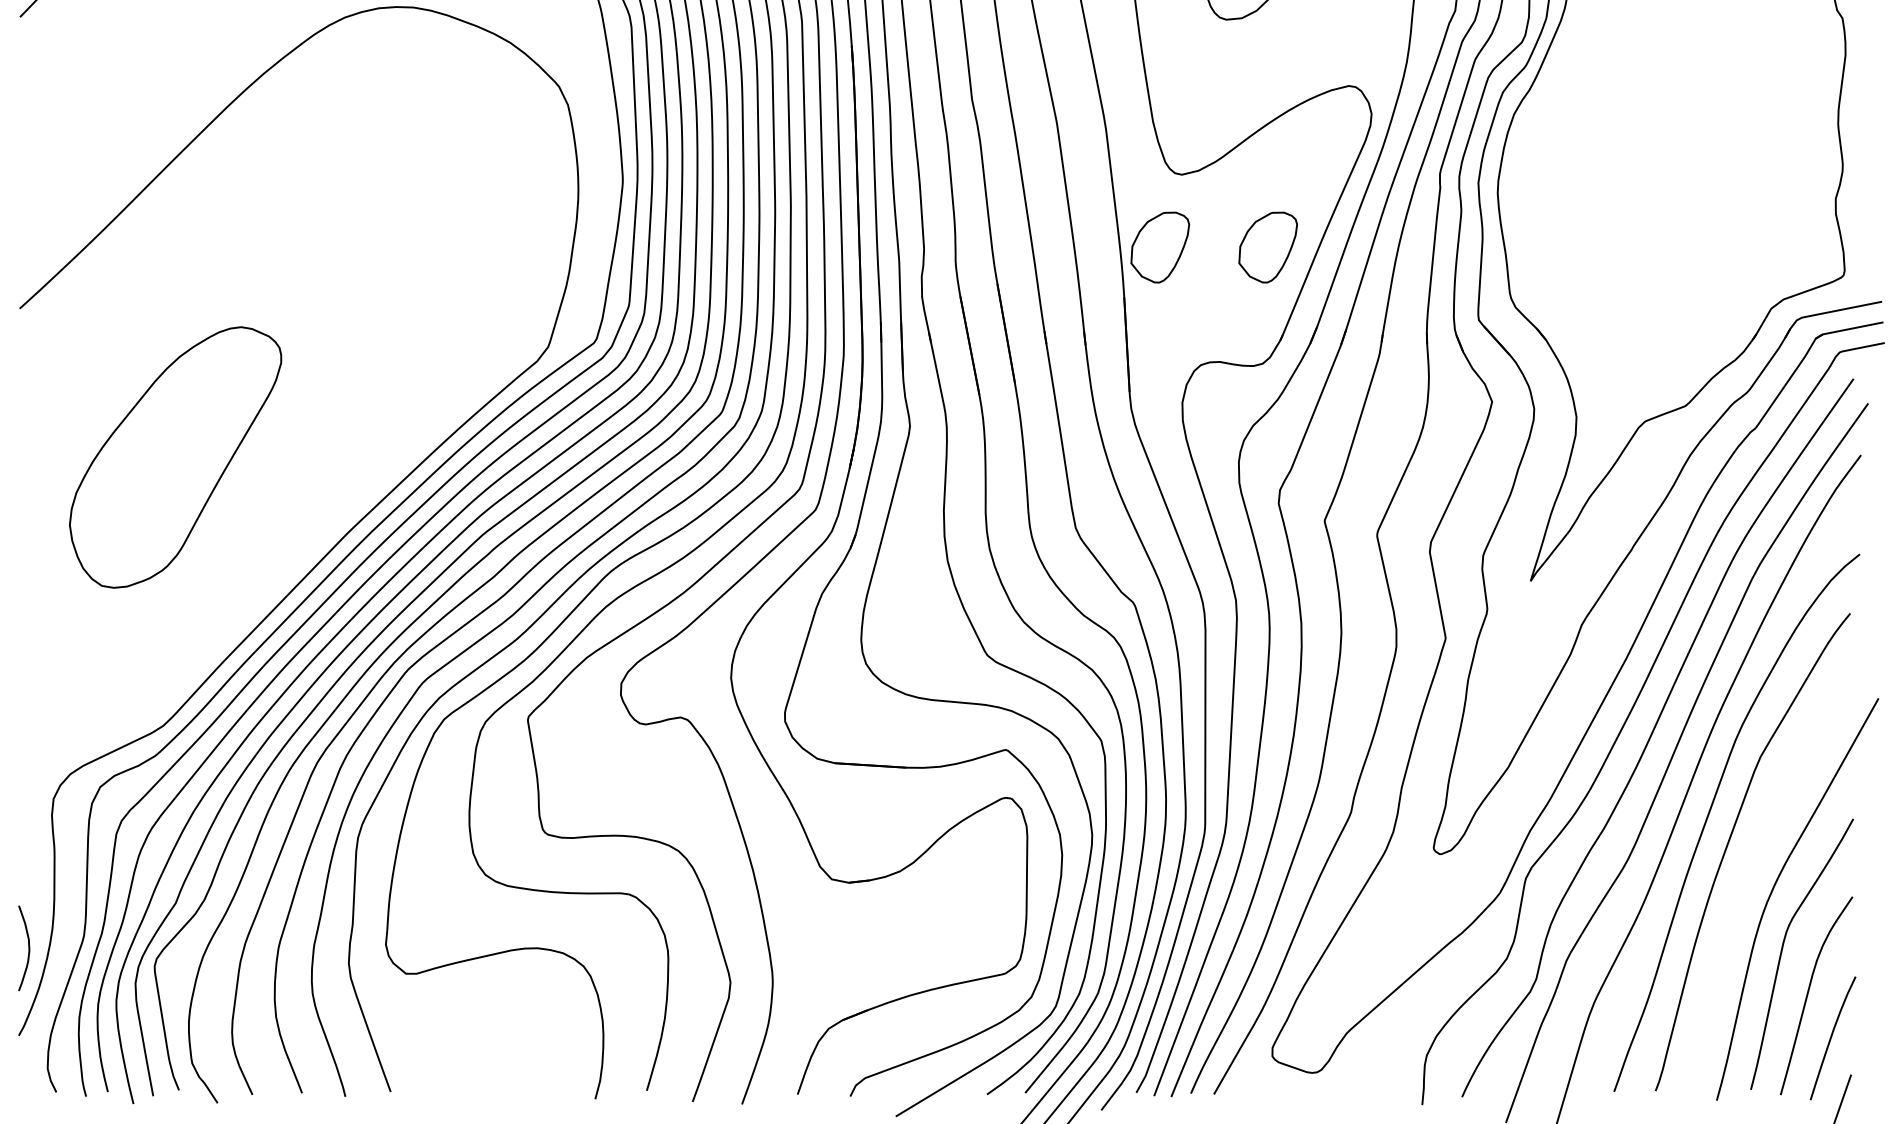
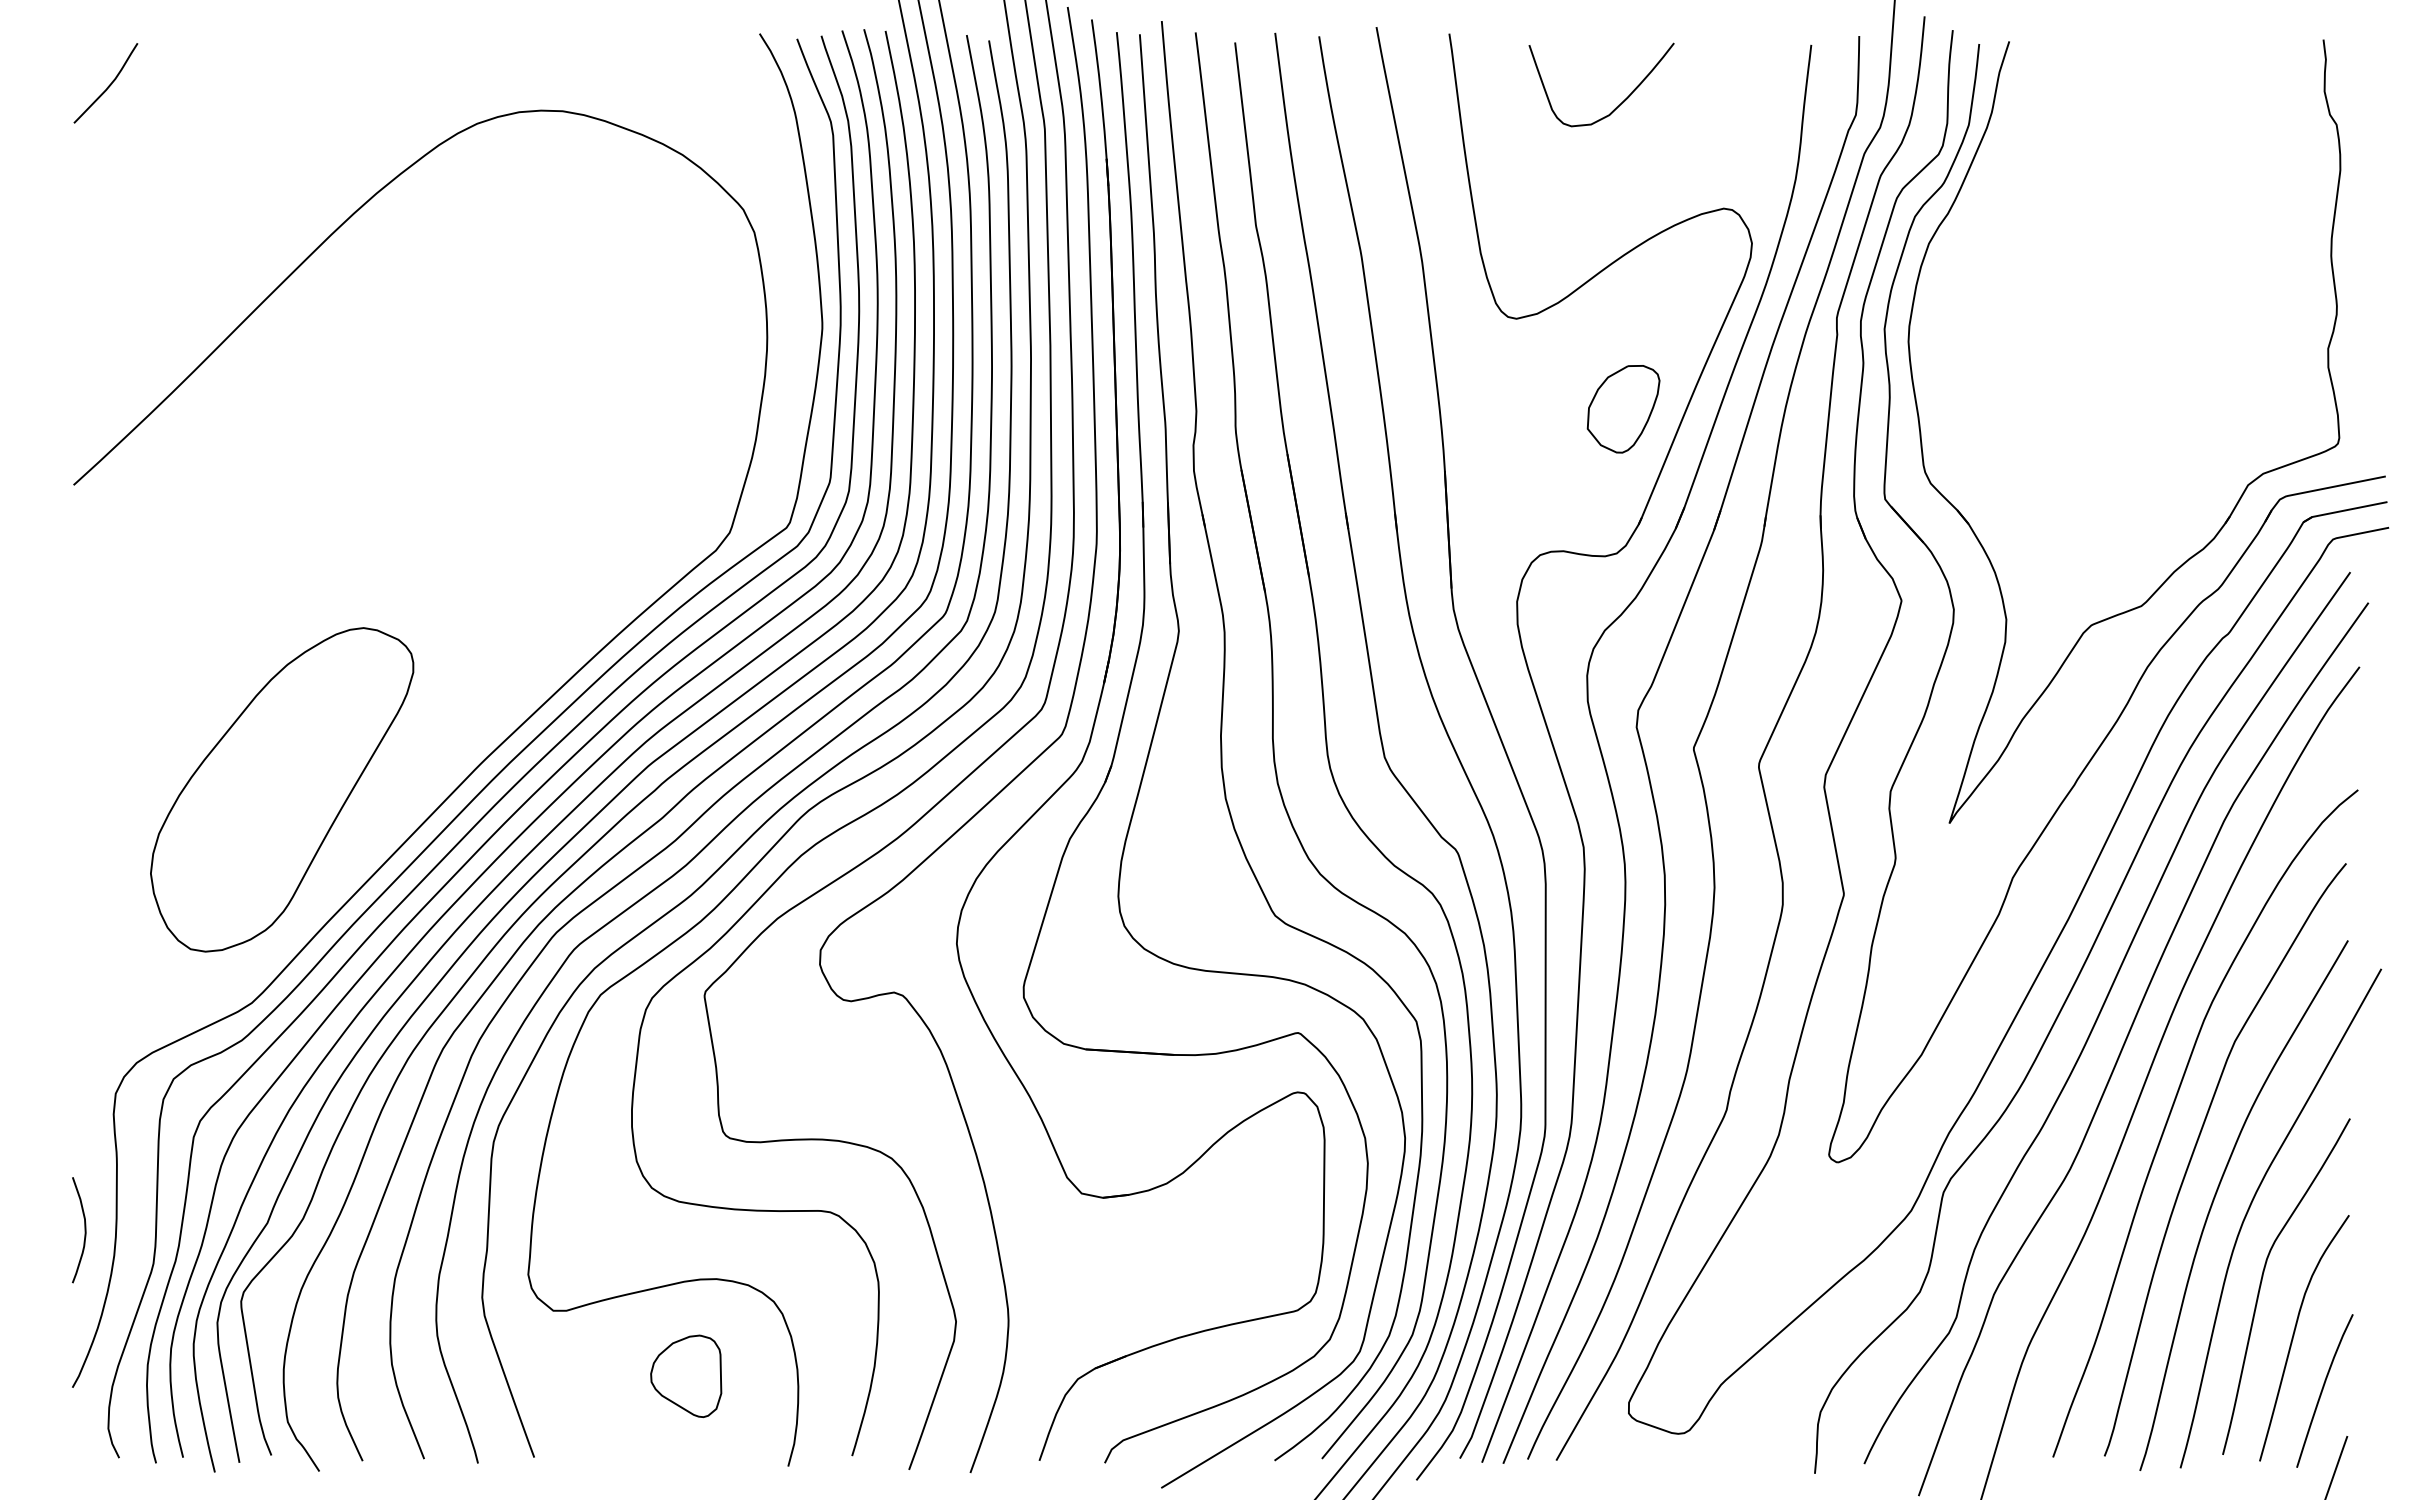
part: (1160, 247) -> (1489, 409), removed
part: (175, 457) -> (282, 789), moved
curve: (1745, 880) -> (2216, 1195), added
curve: (28, 948) -> (84, 1230), moved
part: (513, 1025) -> (686, 1375), added

